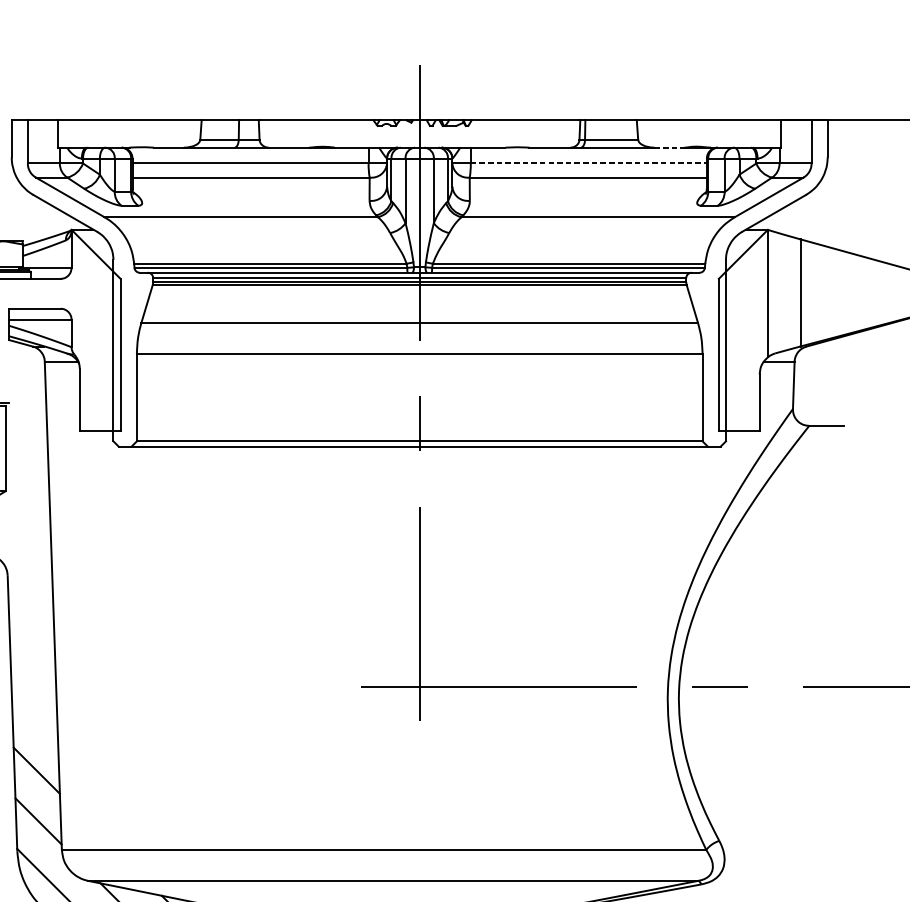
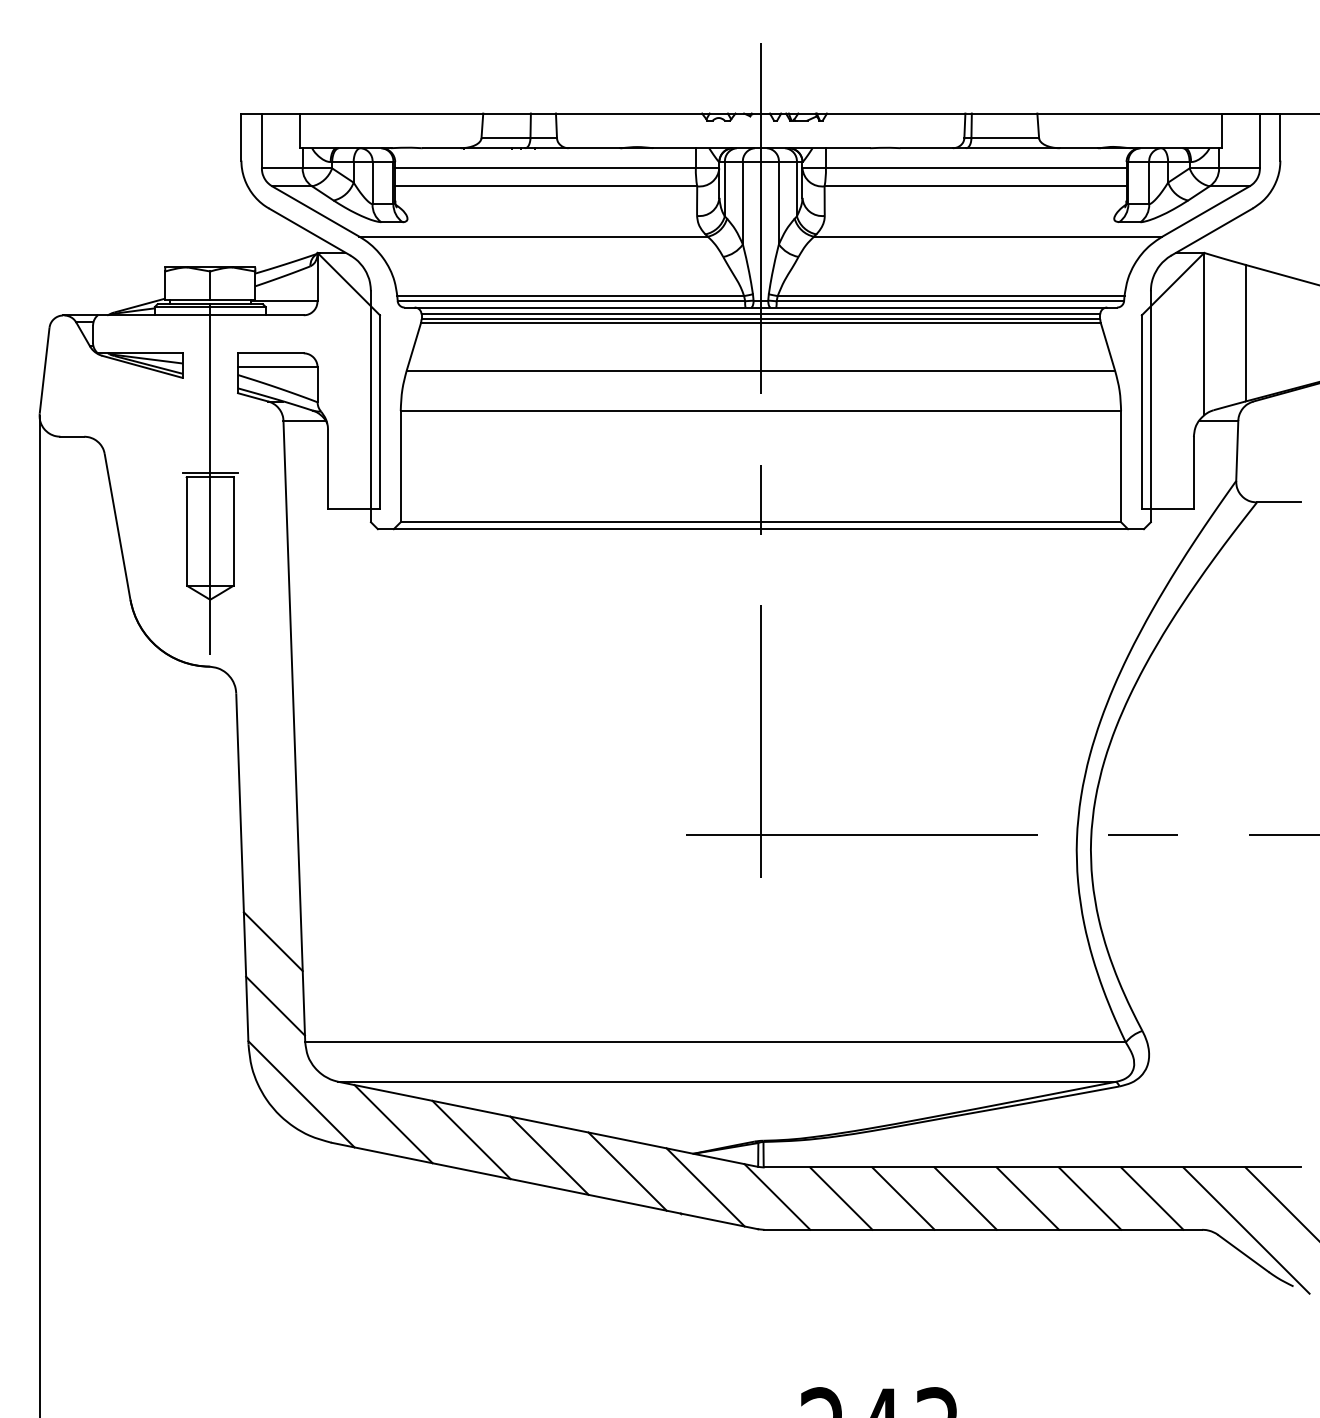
line: (669, 147) -> (1079, 148), dashed -> solid
line: (589, 163) -> (976, 168), dashed -> solid

